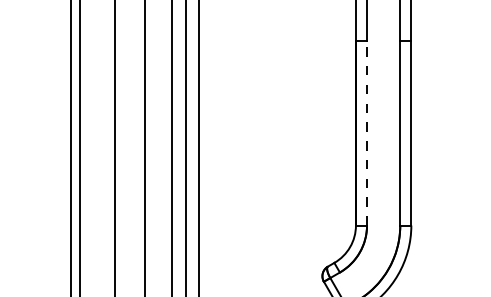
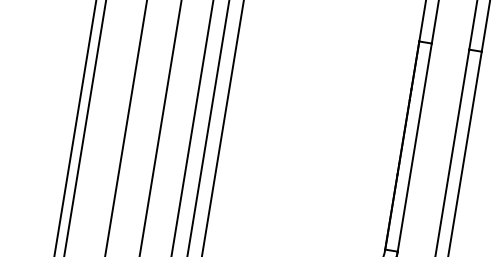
line: (367, 132) -> (415, 146), dashed -> solid

